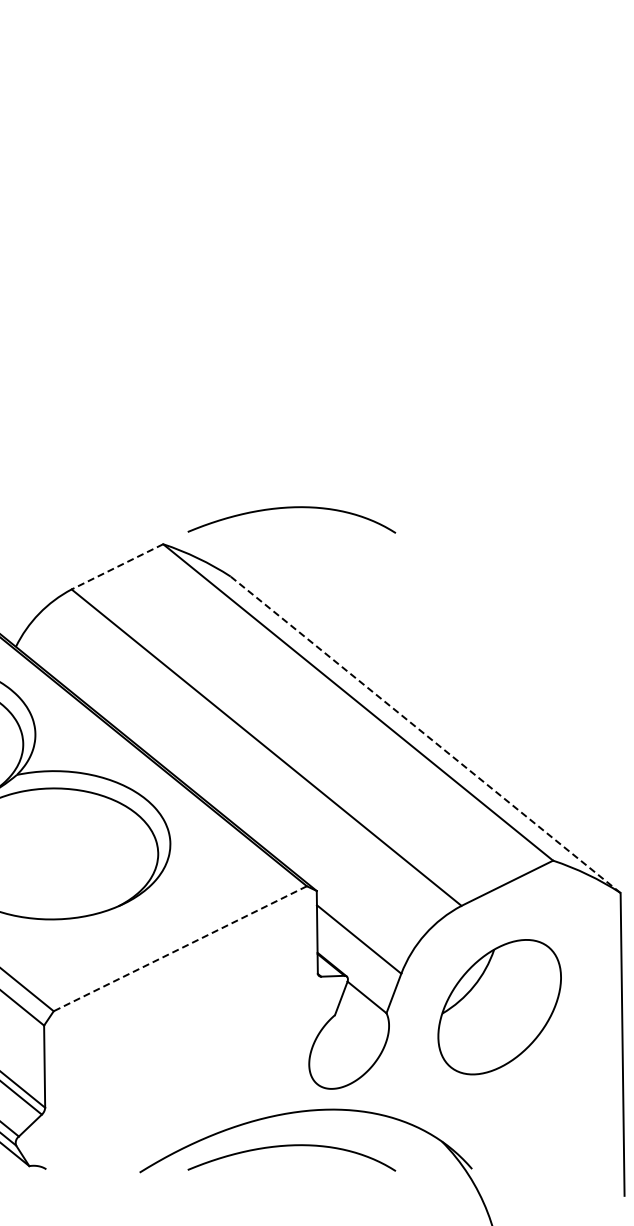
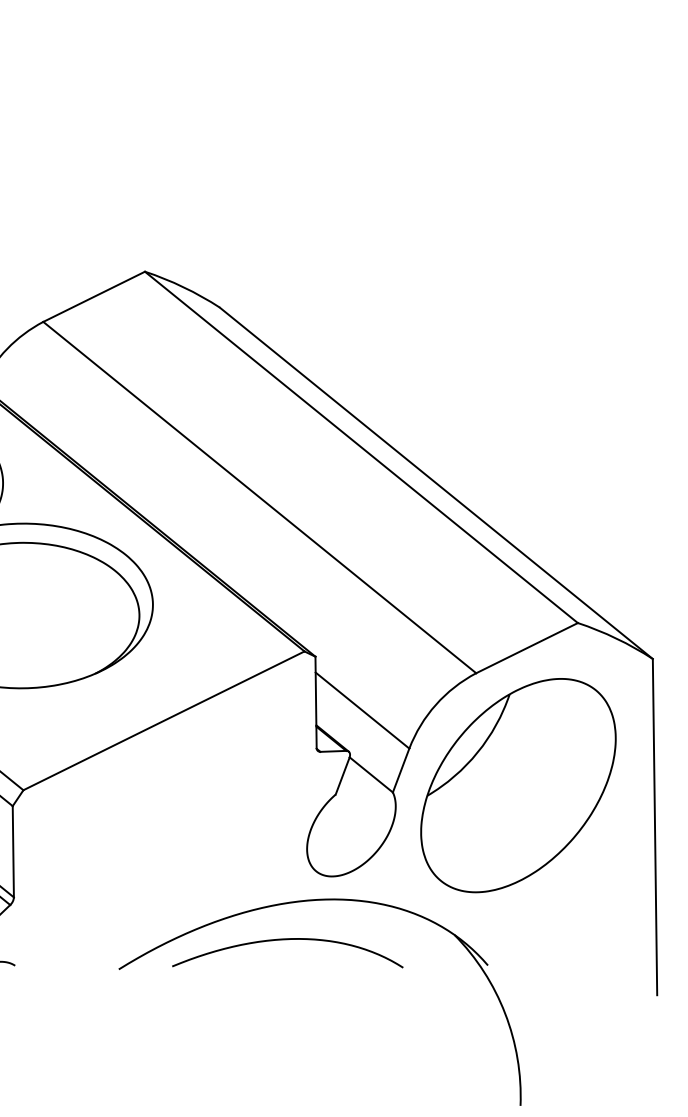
curve: (291, 508) -> (287, 232), removed
line: (117, 567) -> (94, 297), dashed -> solid
line: (425, 734) -> (436, 482), dashed -> solid
line: (179, 948) -> (163, 720), dashed -> solid
part: (499, 1007) -> (518, 786), size x1.43

